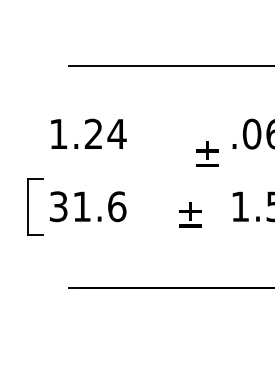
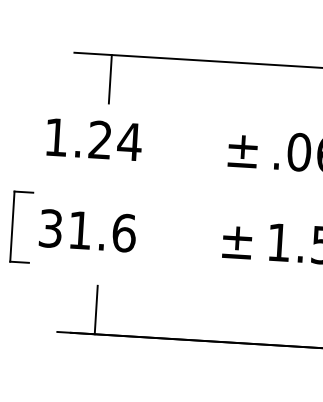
line: (98, 85) -> (110, 79), added
text: (207, 153) -> (243, 150), moved
text: (190, 214) -> (237, 242), moved
line: (98, 268) -> (96, 309), added

